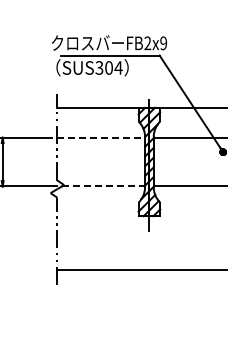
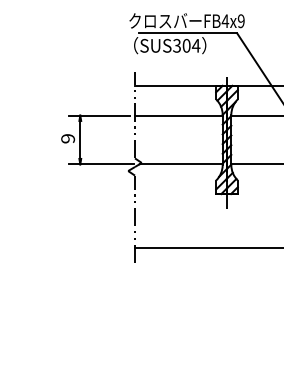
text: (147, 42) -> (225, 20), FB2x9 -> FB4x9
line: (100, 137) -> (178, 115), dashed -> solid
line: (103, 186) -> (181, 164), dashed -> solid

